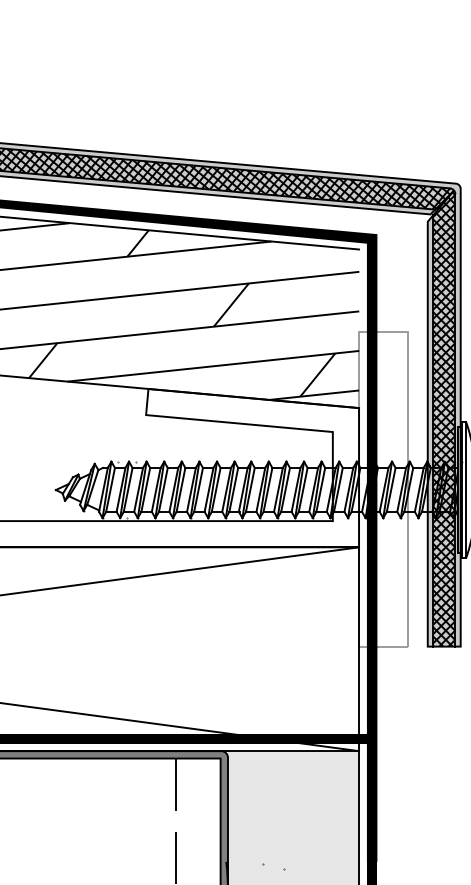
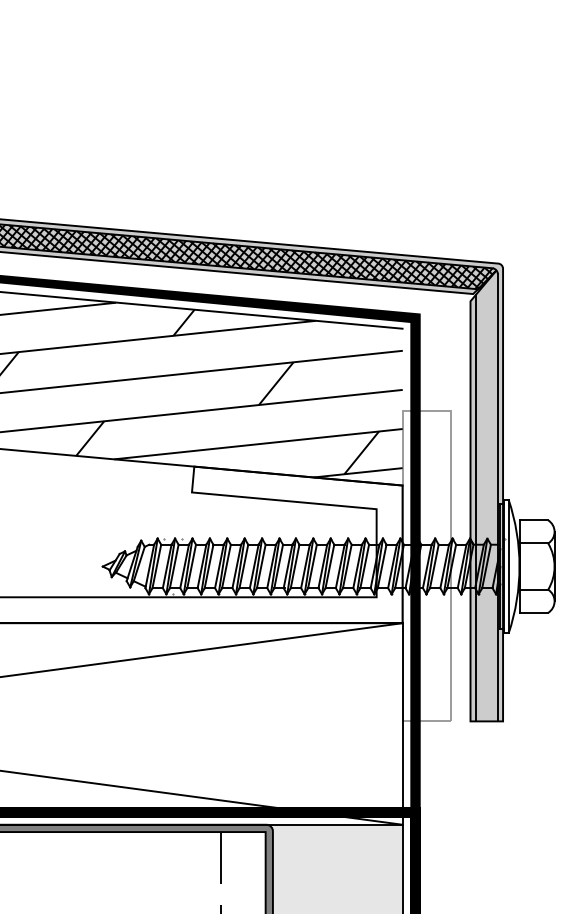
hatch: (443, 419) -> (486, 496), removed

